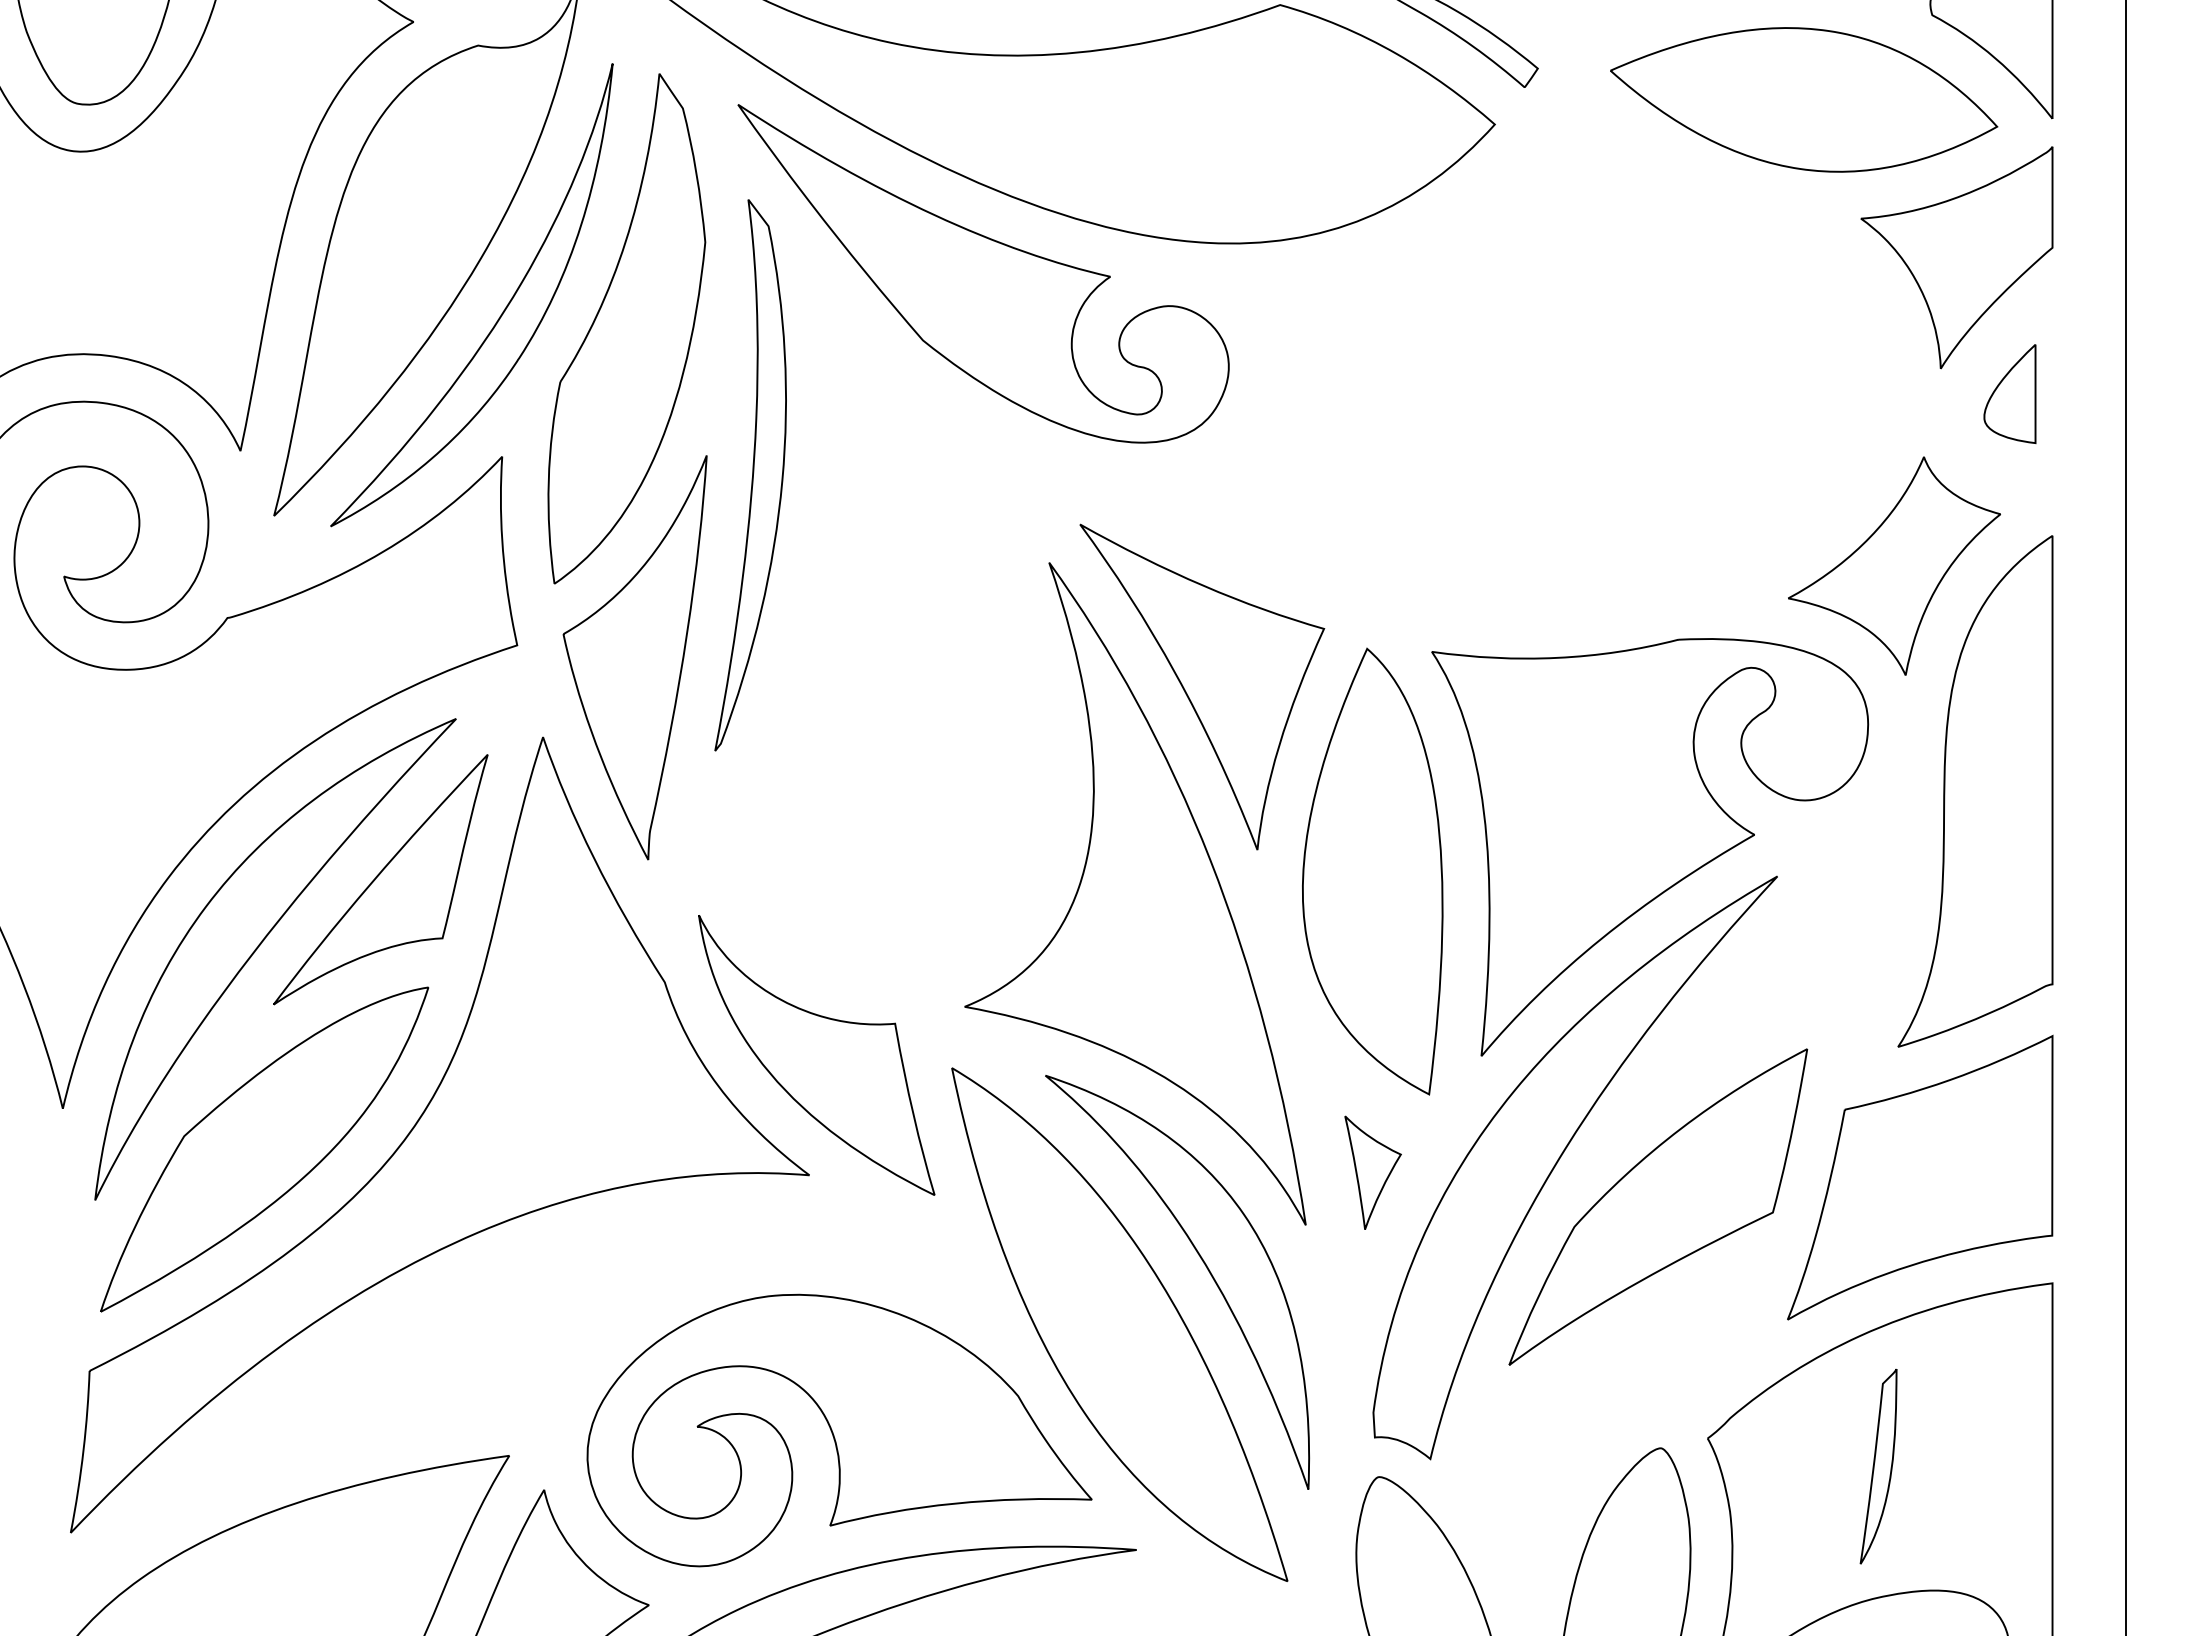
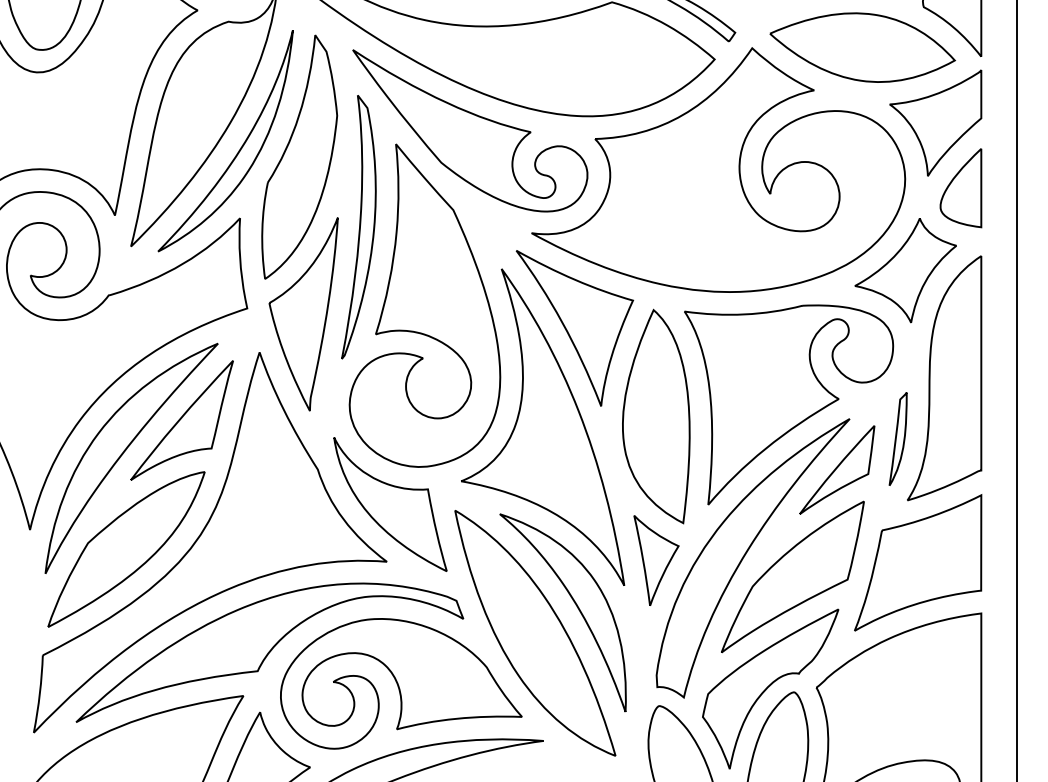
part: (1502, 354) -> (718, 169), added
part: (2008, 394) -> (960, 188), size x1.67
part: (887, 639) -> (424, 305), added
part: (1751, 982) -> (837, 469), added
part: (1373, 1172) -> (656, 560), size x1.67
part: (563, 1364) -> (269, 652), added
part: (1611, 1440) -> (770, 688), added
part: (1877, 1465) -> (897, 438), moved

